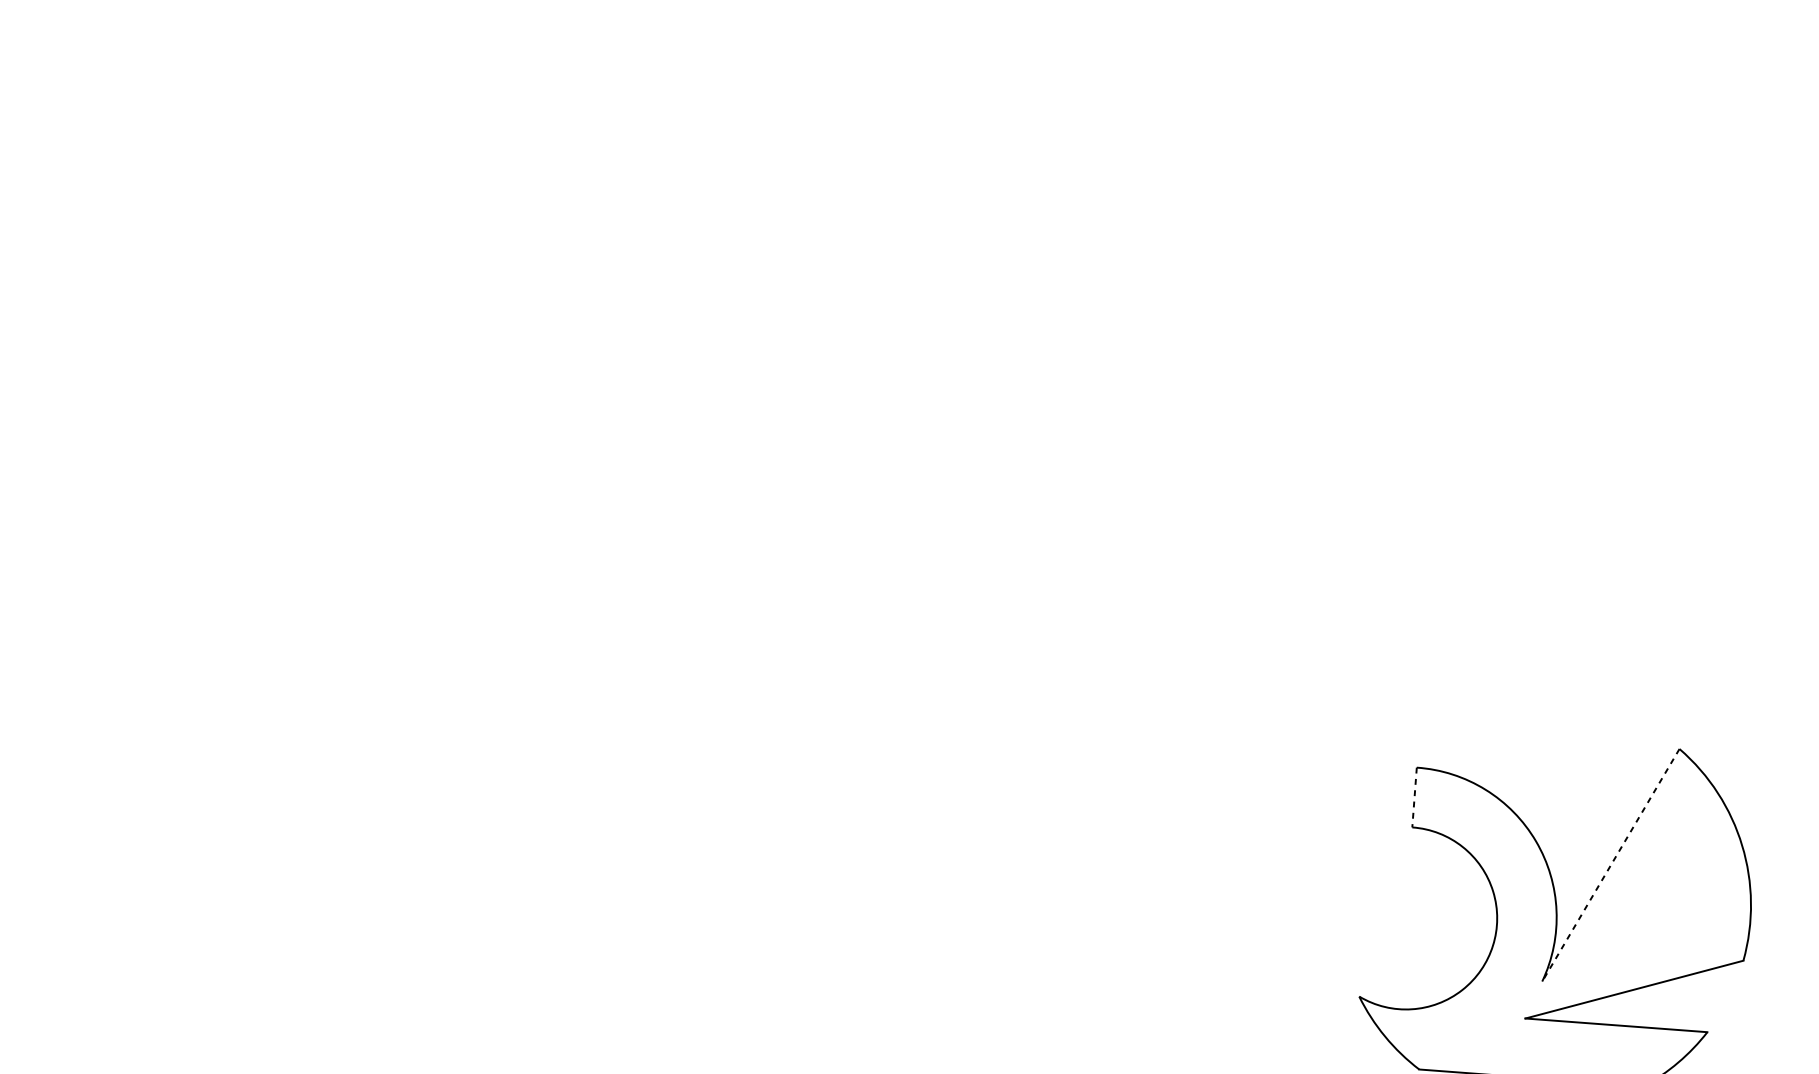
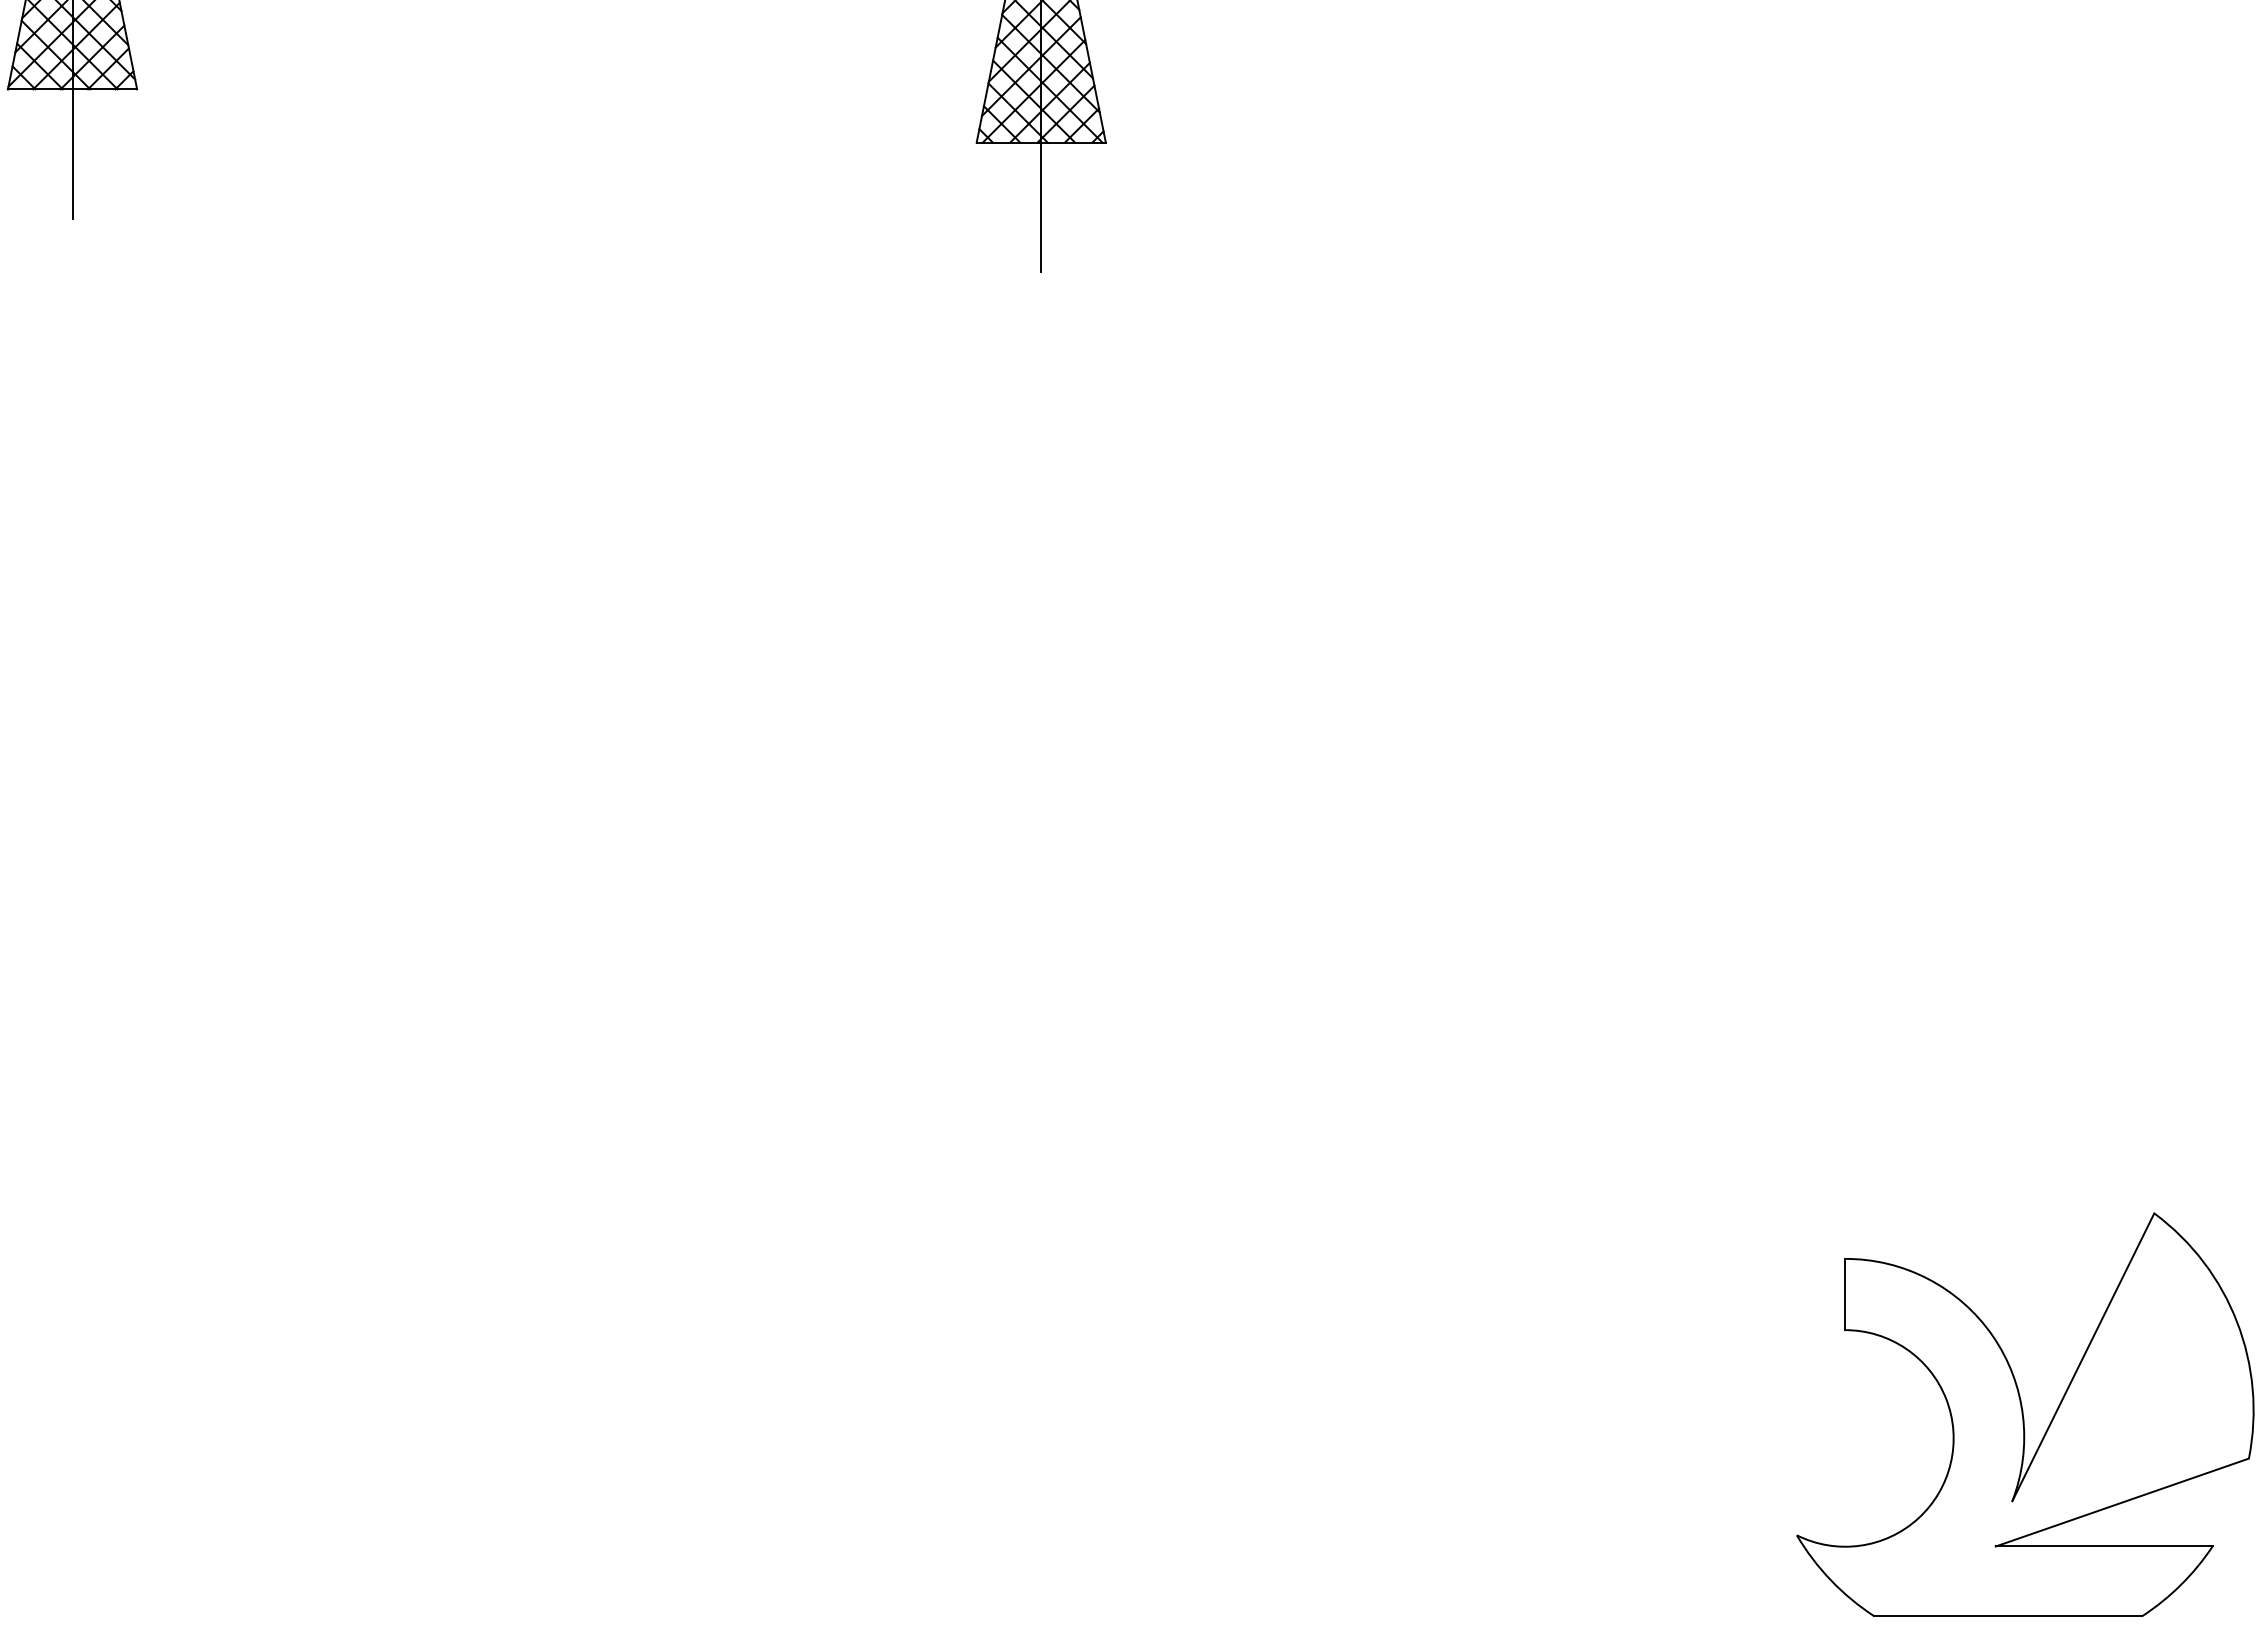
line: (1414, 797) -> (1844, 1294), dashed -> solid
line: (1611, 865) -> (2083, 1357), dashed -> solid

